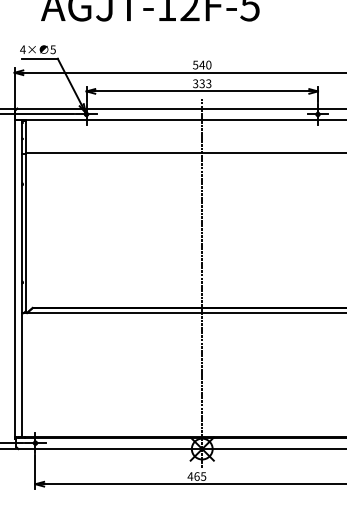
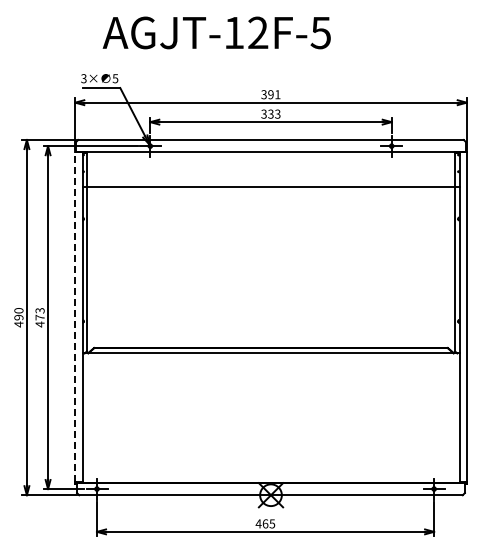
text: (22, 49) -> (83, 78), 4× -> 3×
text: (201, 64) -> (270, 94), 540 -> 391
line: (14, 277) -> (75, 316), solid -> dashed
line: (202, 282) -> (271, 321), removed

